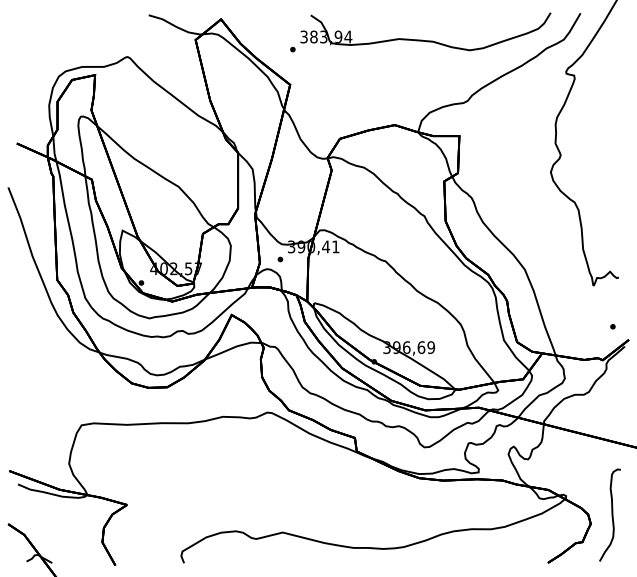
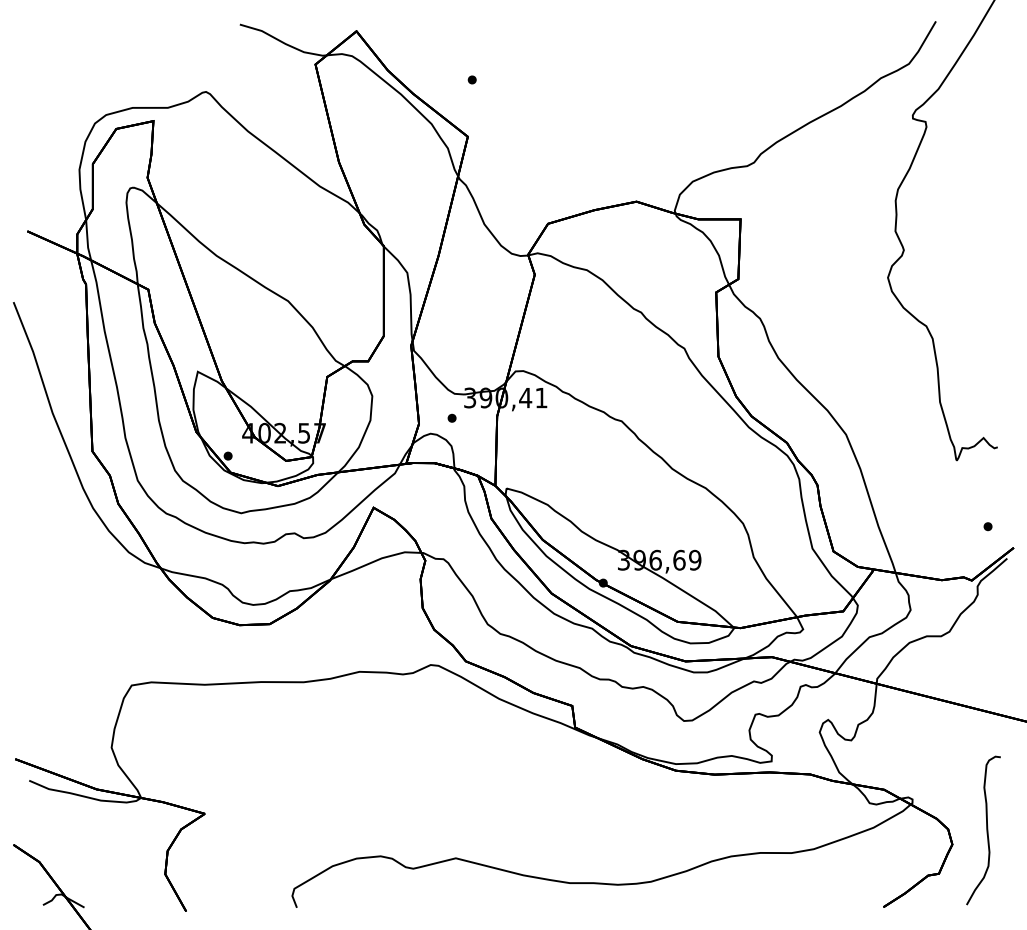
part: (422, 39) -> (681, 63), removed

